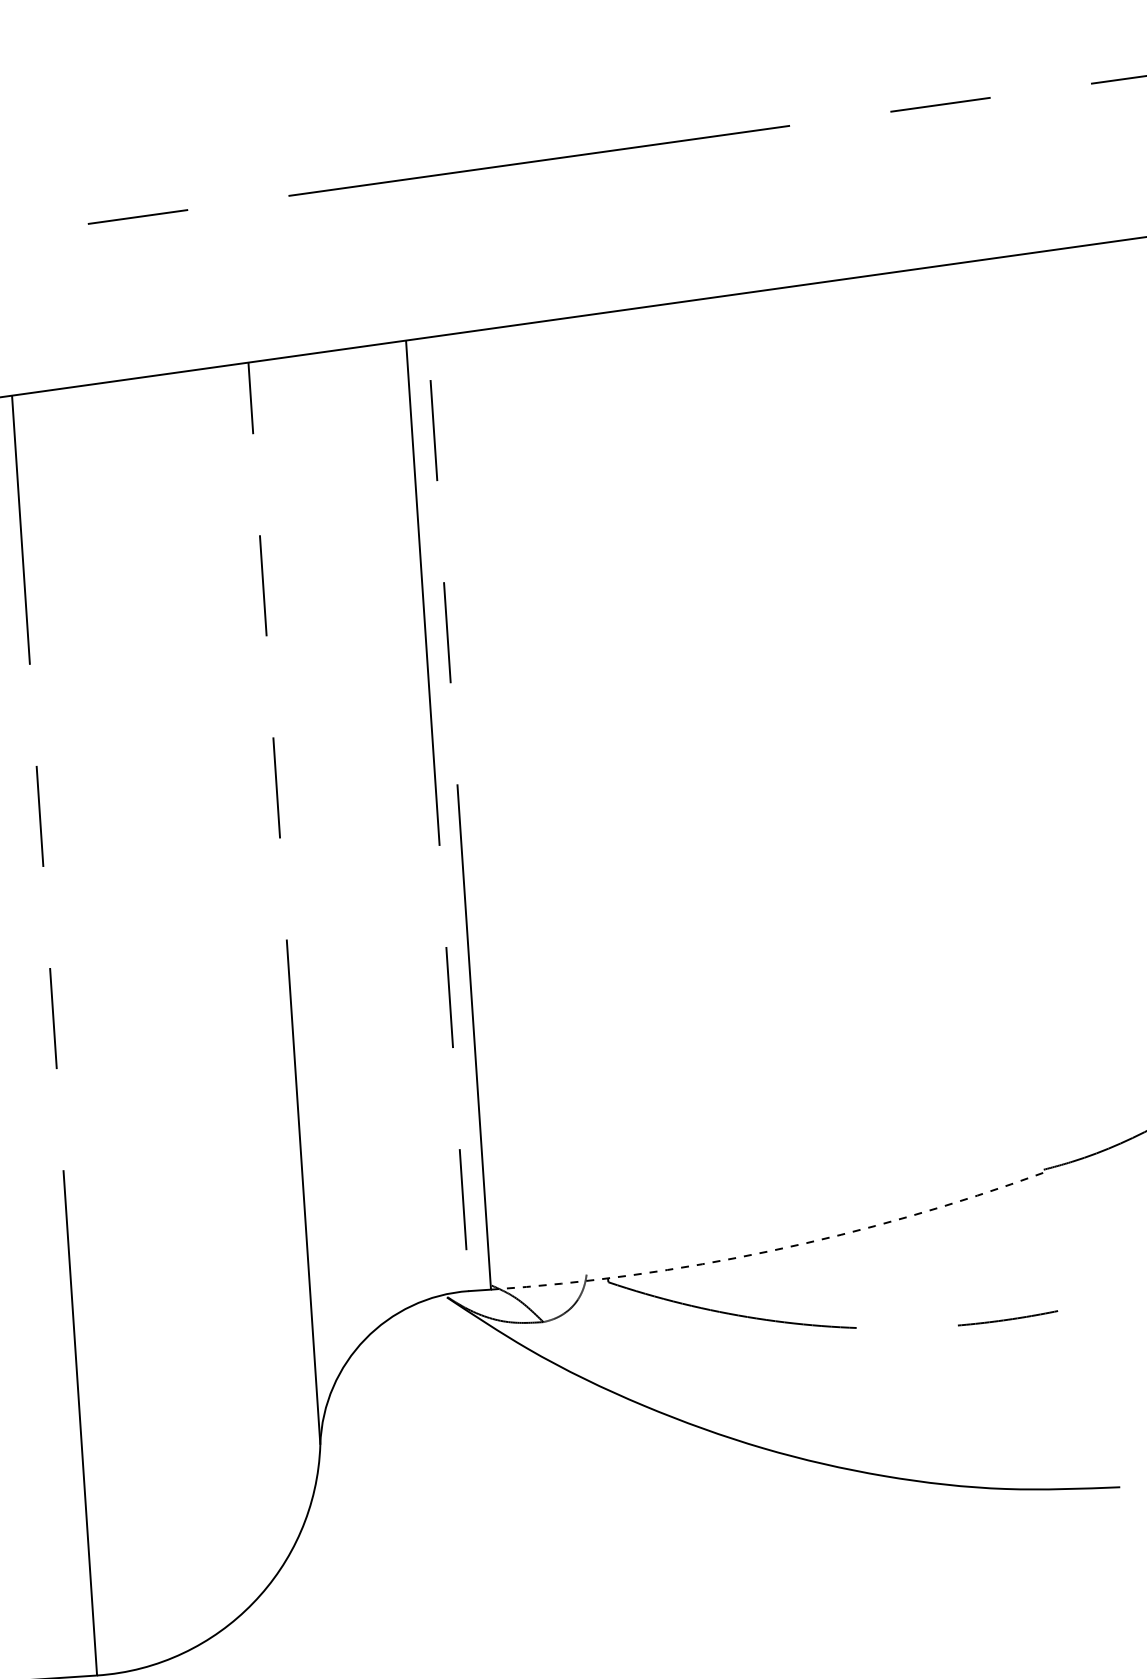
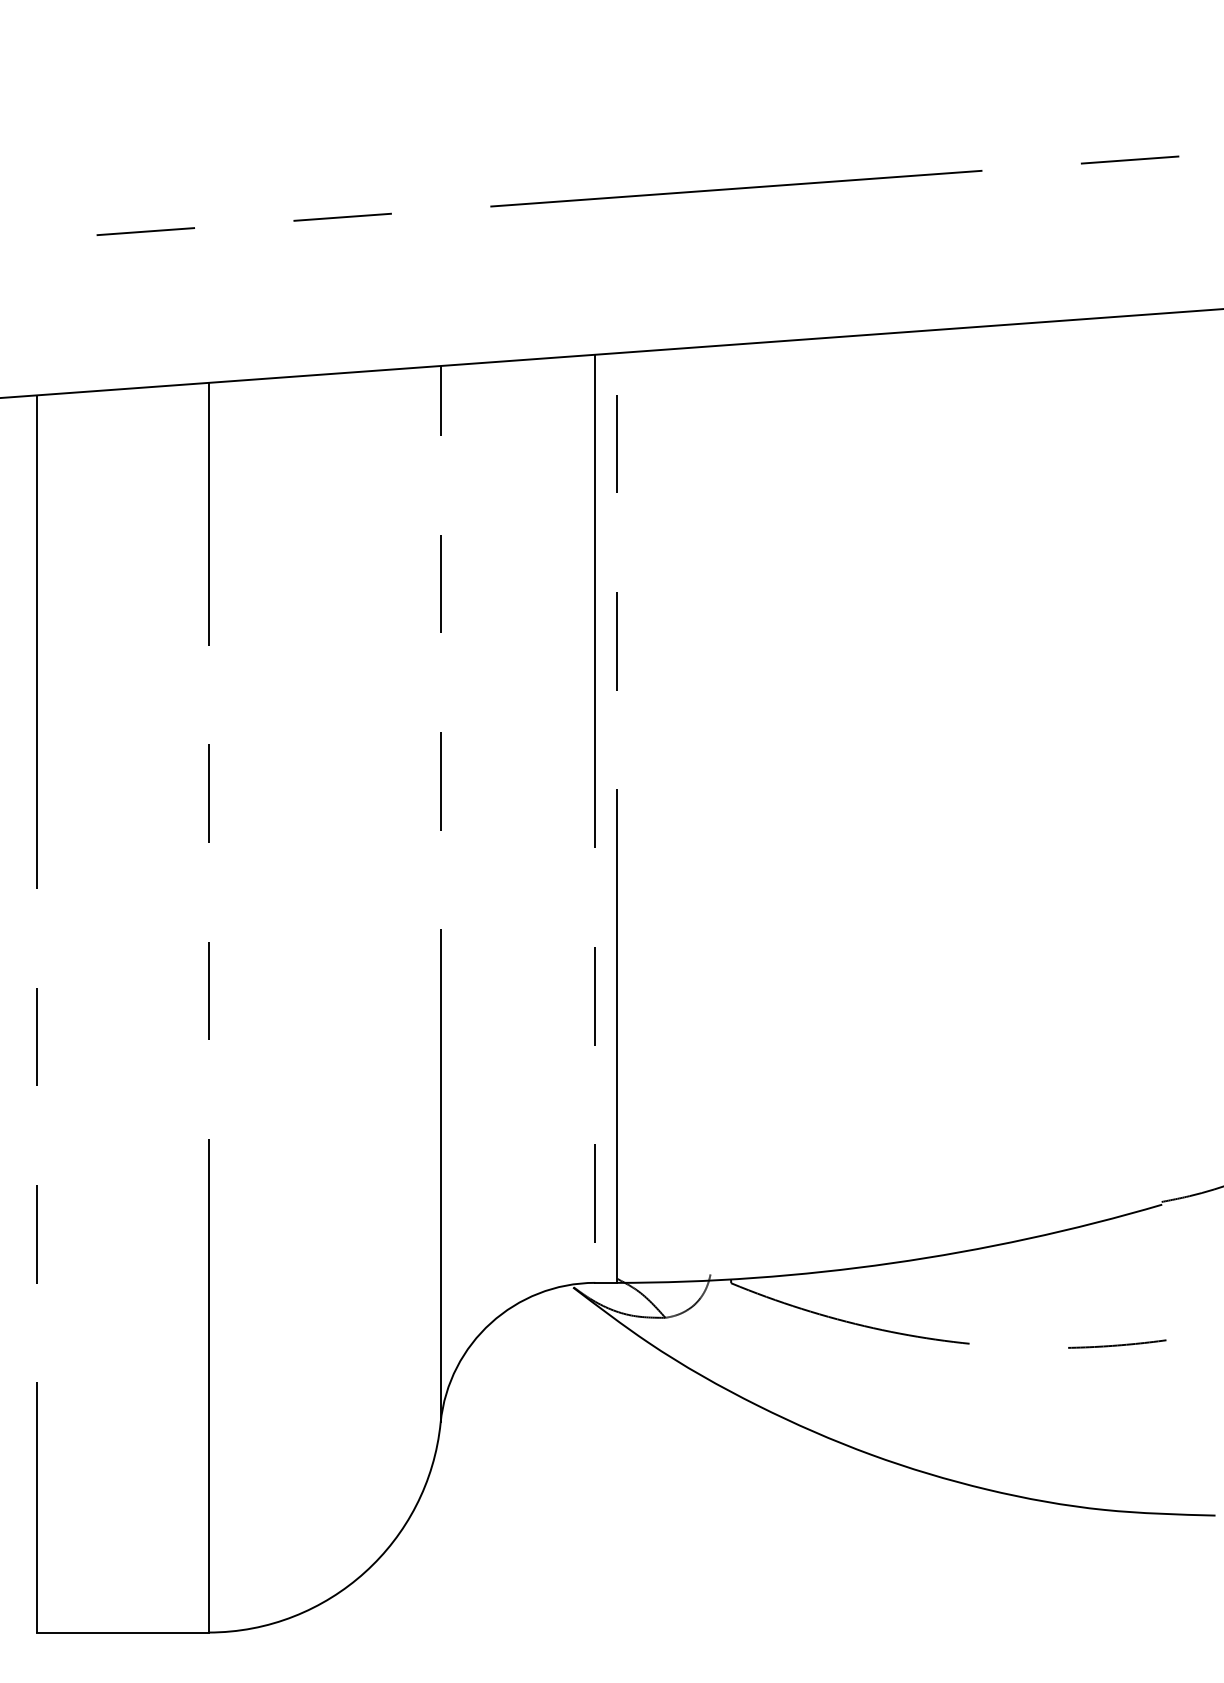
arc: (772, 1251) -> (892, 1263), dashed -> solid

